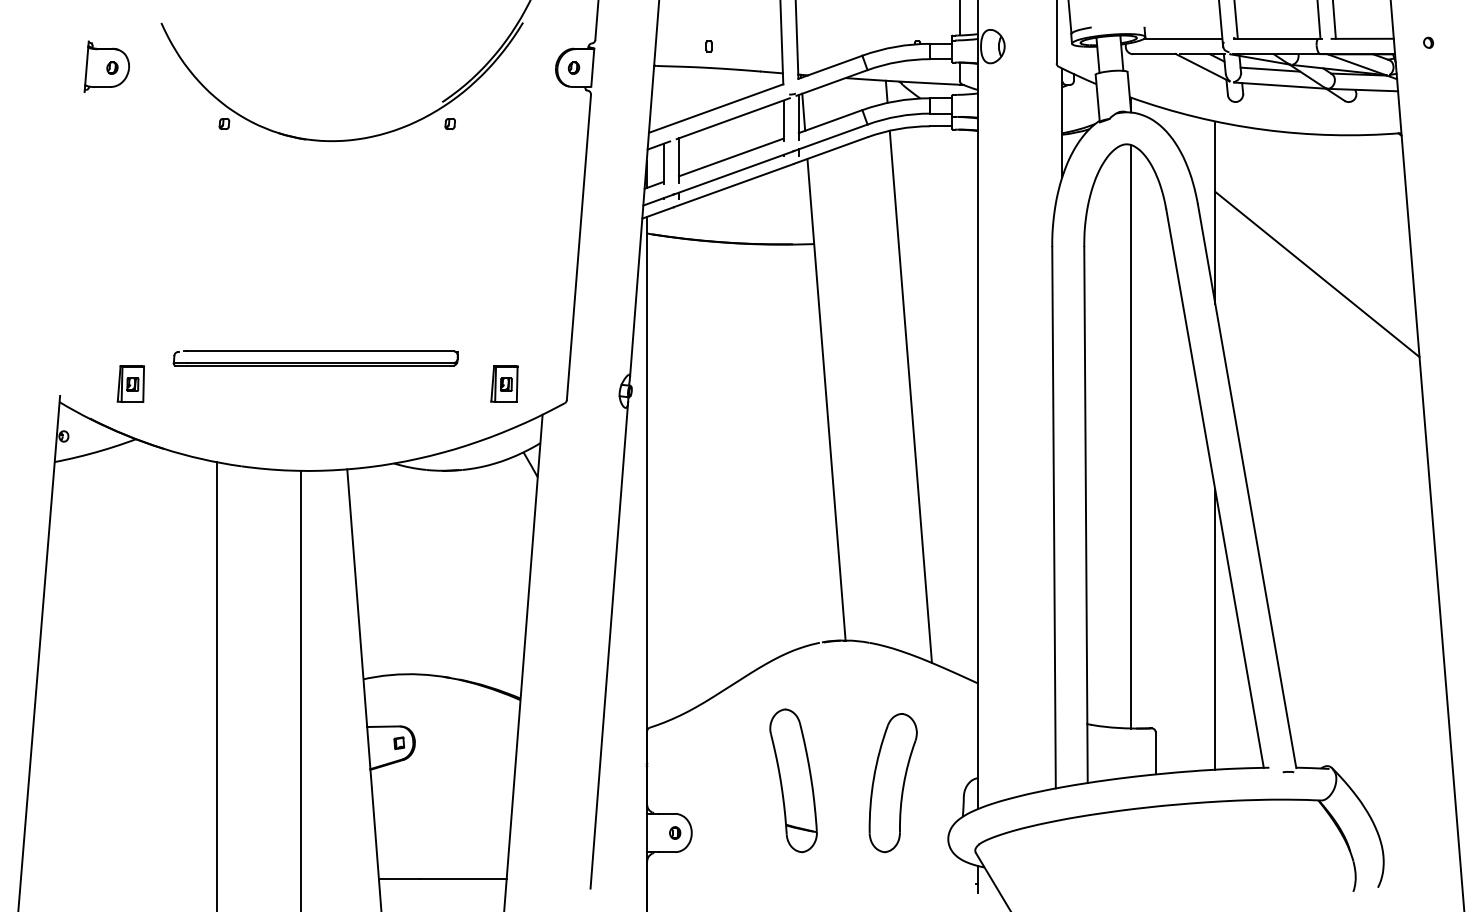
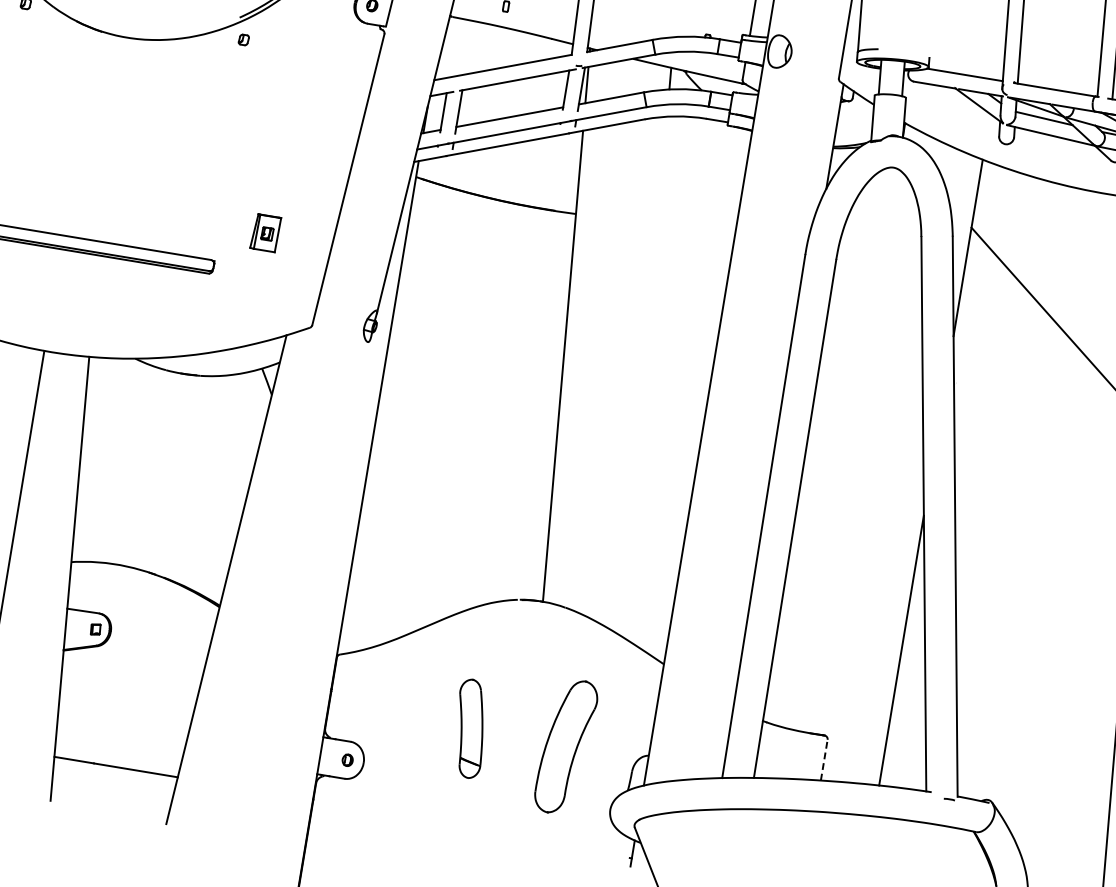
part: (504, 383) -> (265, 232), moved
line: (910, 396) -> (644, 376), removed
line: (1130, 436) -> (850, 450), removed
line: (609, 645) -> (314, 568), removed
line: (1155, 752) -> (824, 759), solid -> dashed
part: (793, 780) -> (470, 728), size x0.7

